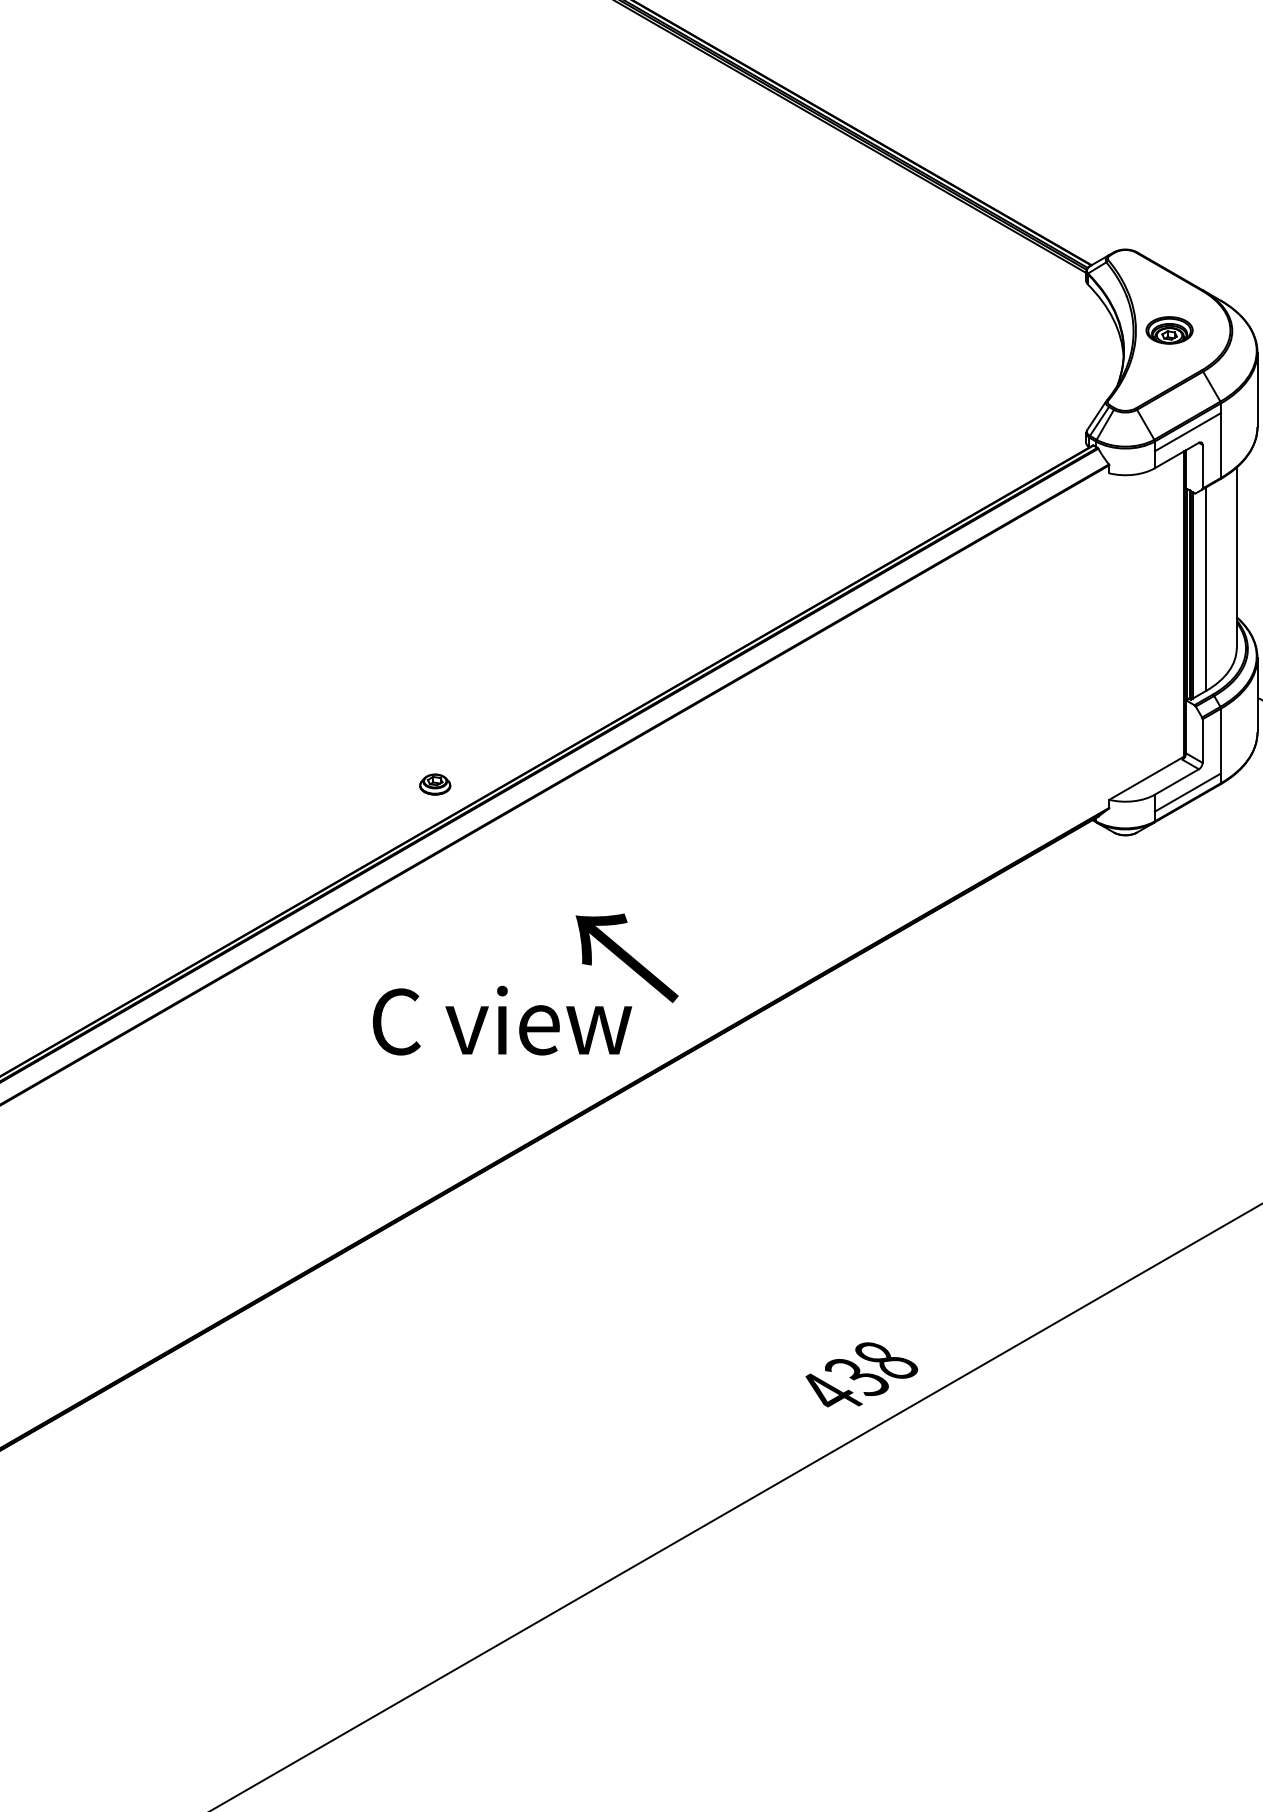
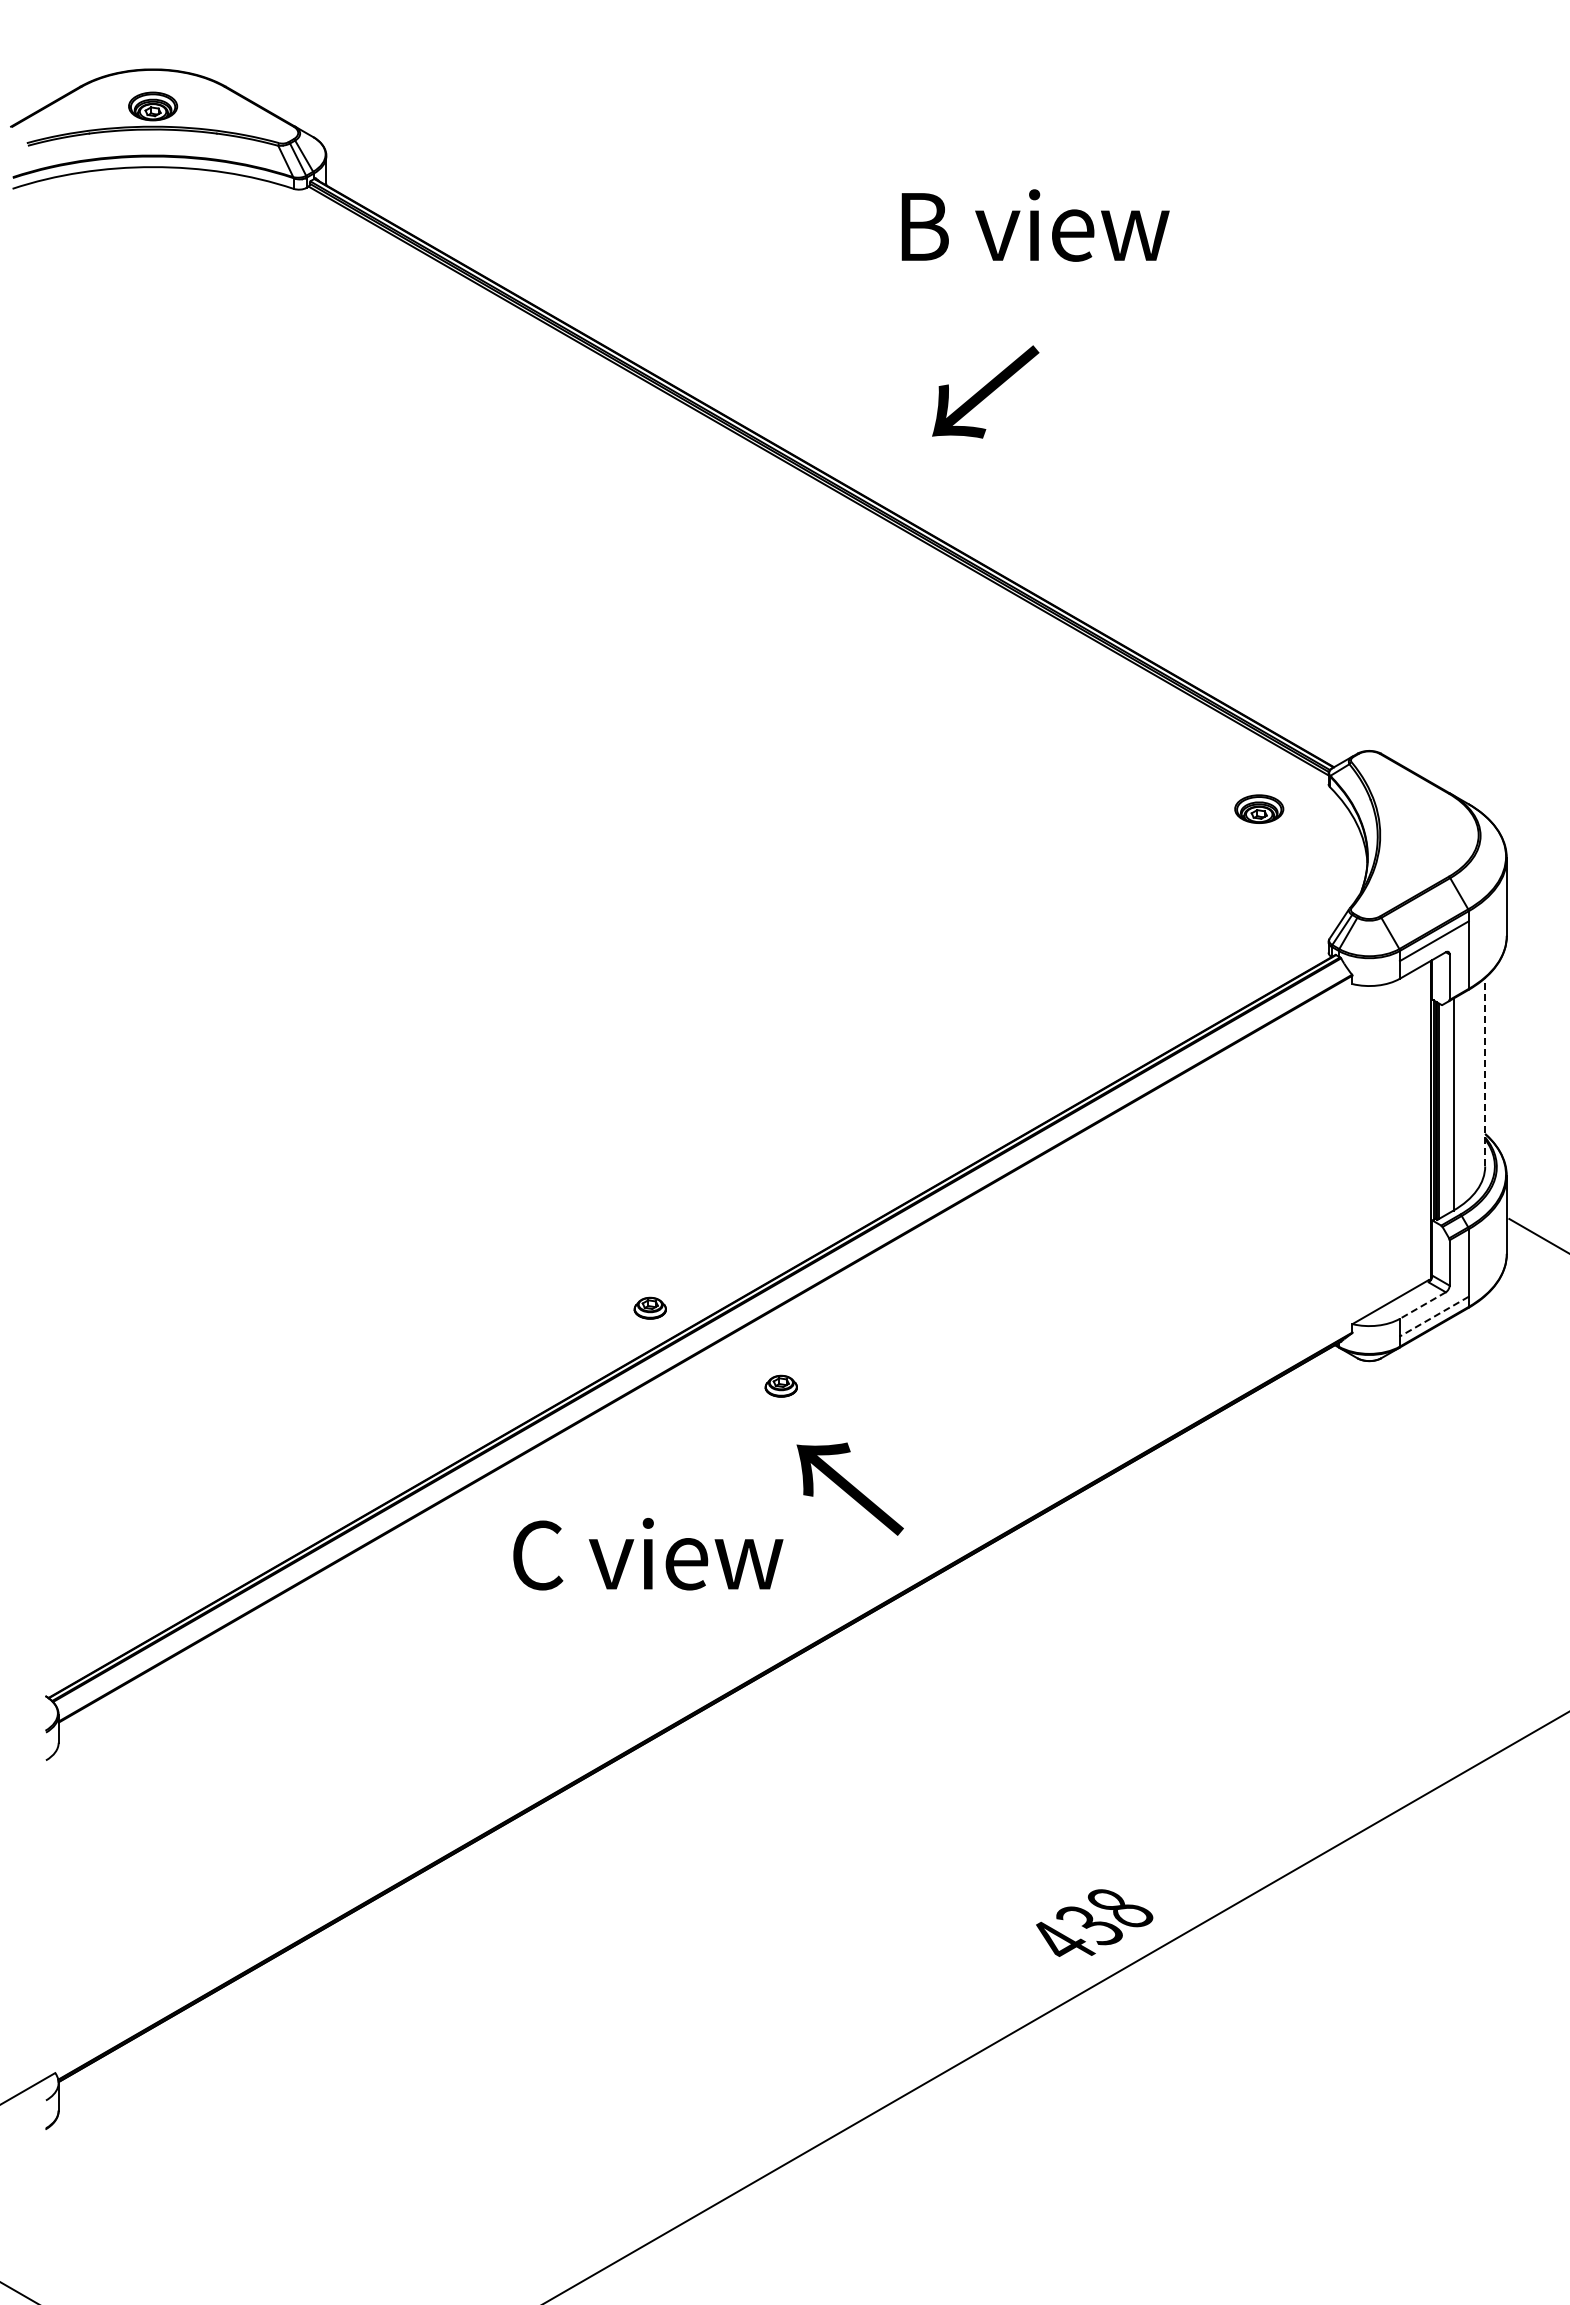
part: (1169, 329) -> (1259, 808), moved
line: (1237, 557) -> (1485, 1071), solid -> dashed
line: (1176, 781) -> (1422, 1305), solid -> dashed
line: (1188, 792) -> (1434, 1316), solid -> dashed
part: (560, 858) -> (780, 1385), added
text: (502, 1020) -> (648, 1554), moved

